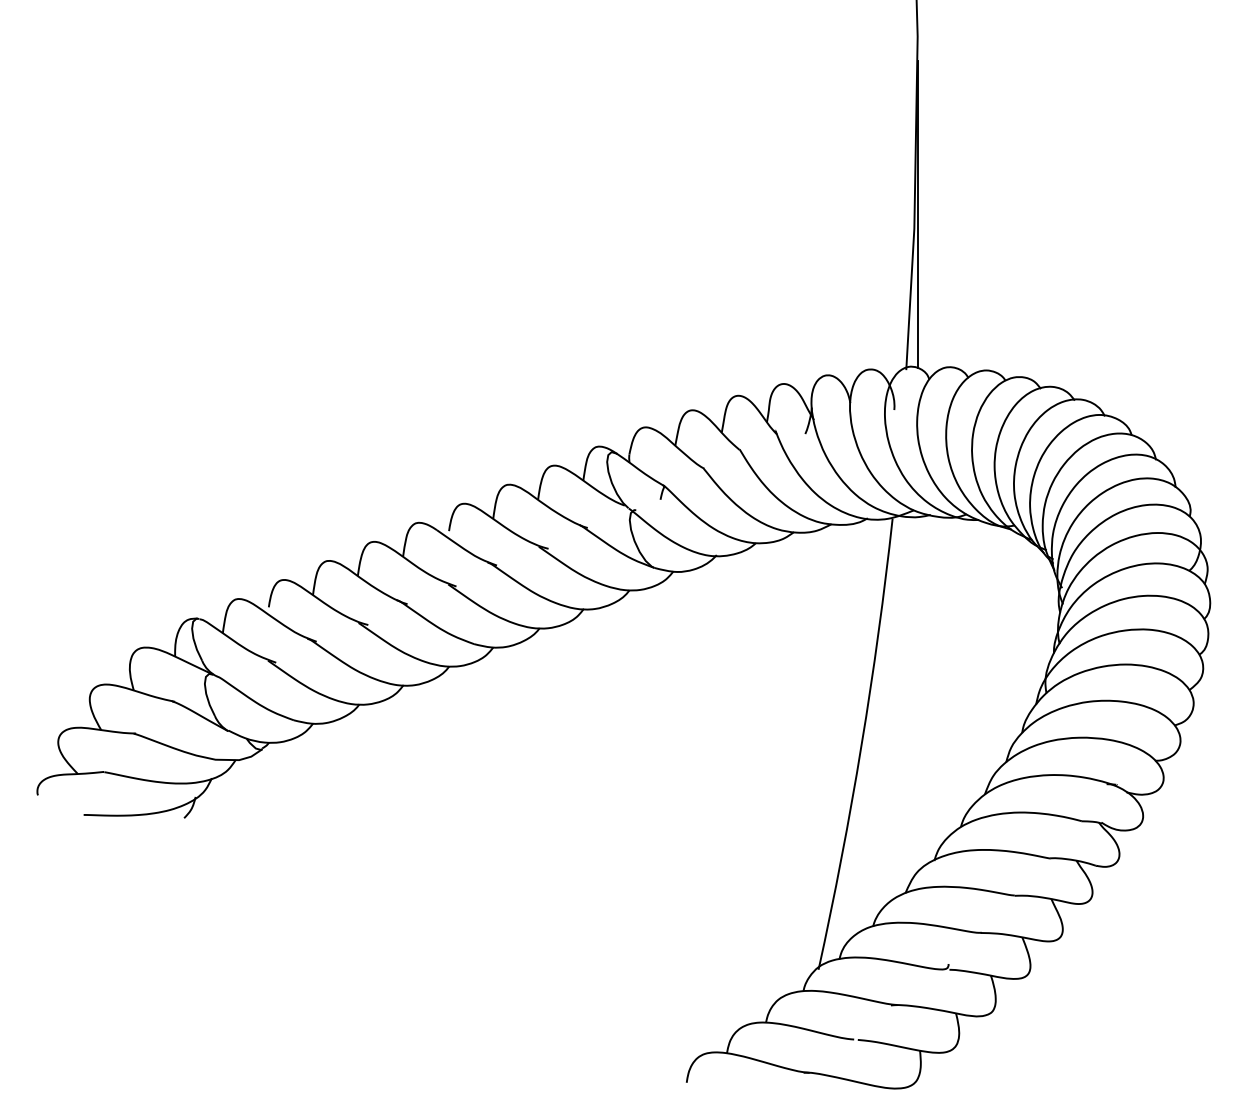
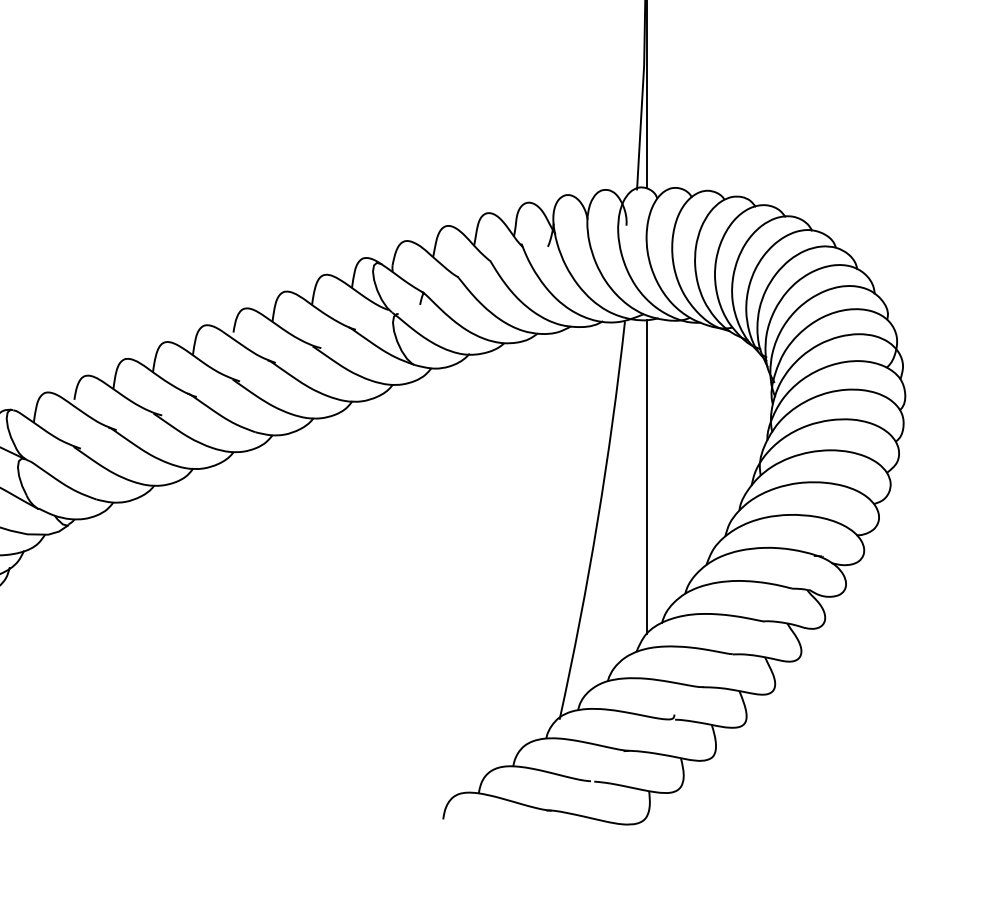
line: (917, 694) -> (646, 476), added

